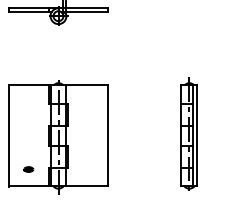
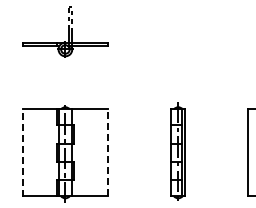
line: (8, 135) -> (22, 152), solid -> dashed
line: (108, 135) -> (108, 152), solid -> dashed
part: (28, 169) -> (39, 181), removed

